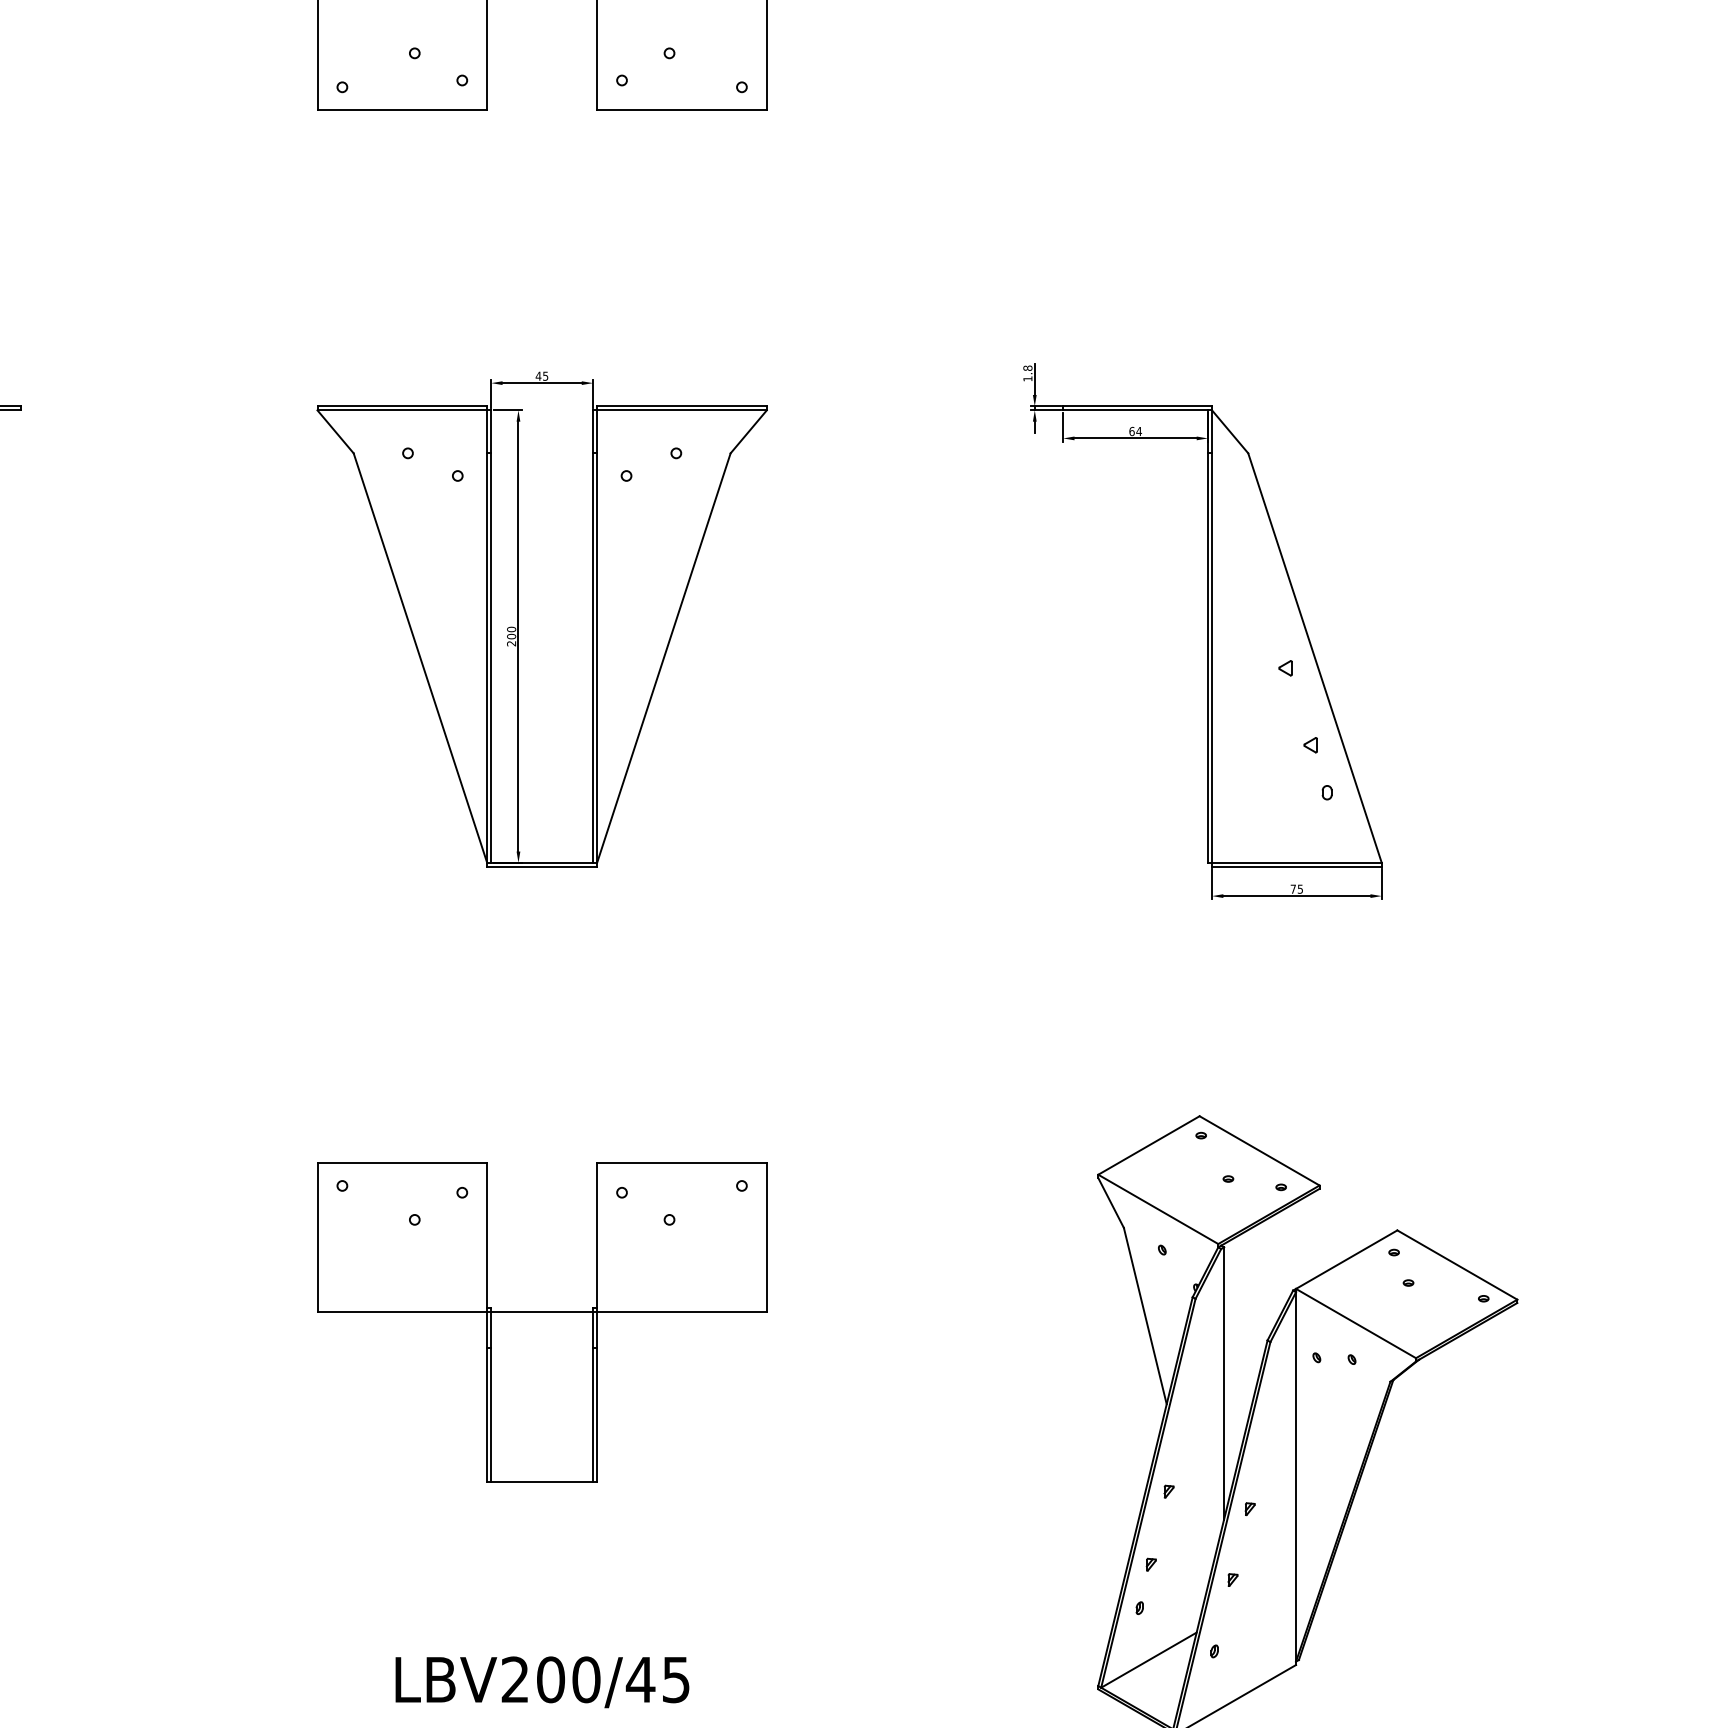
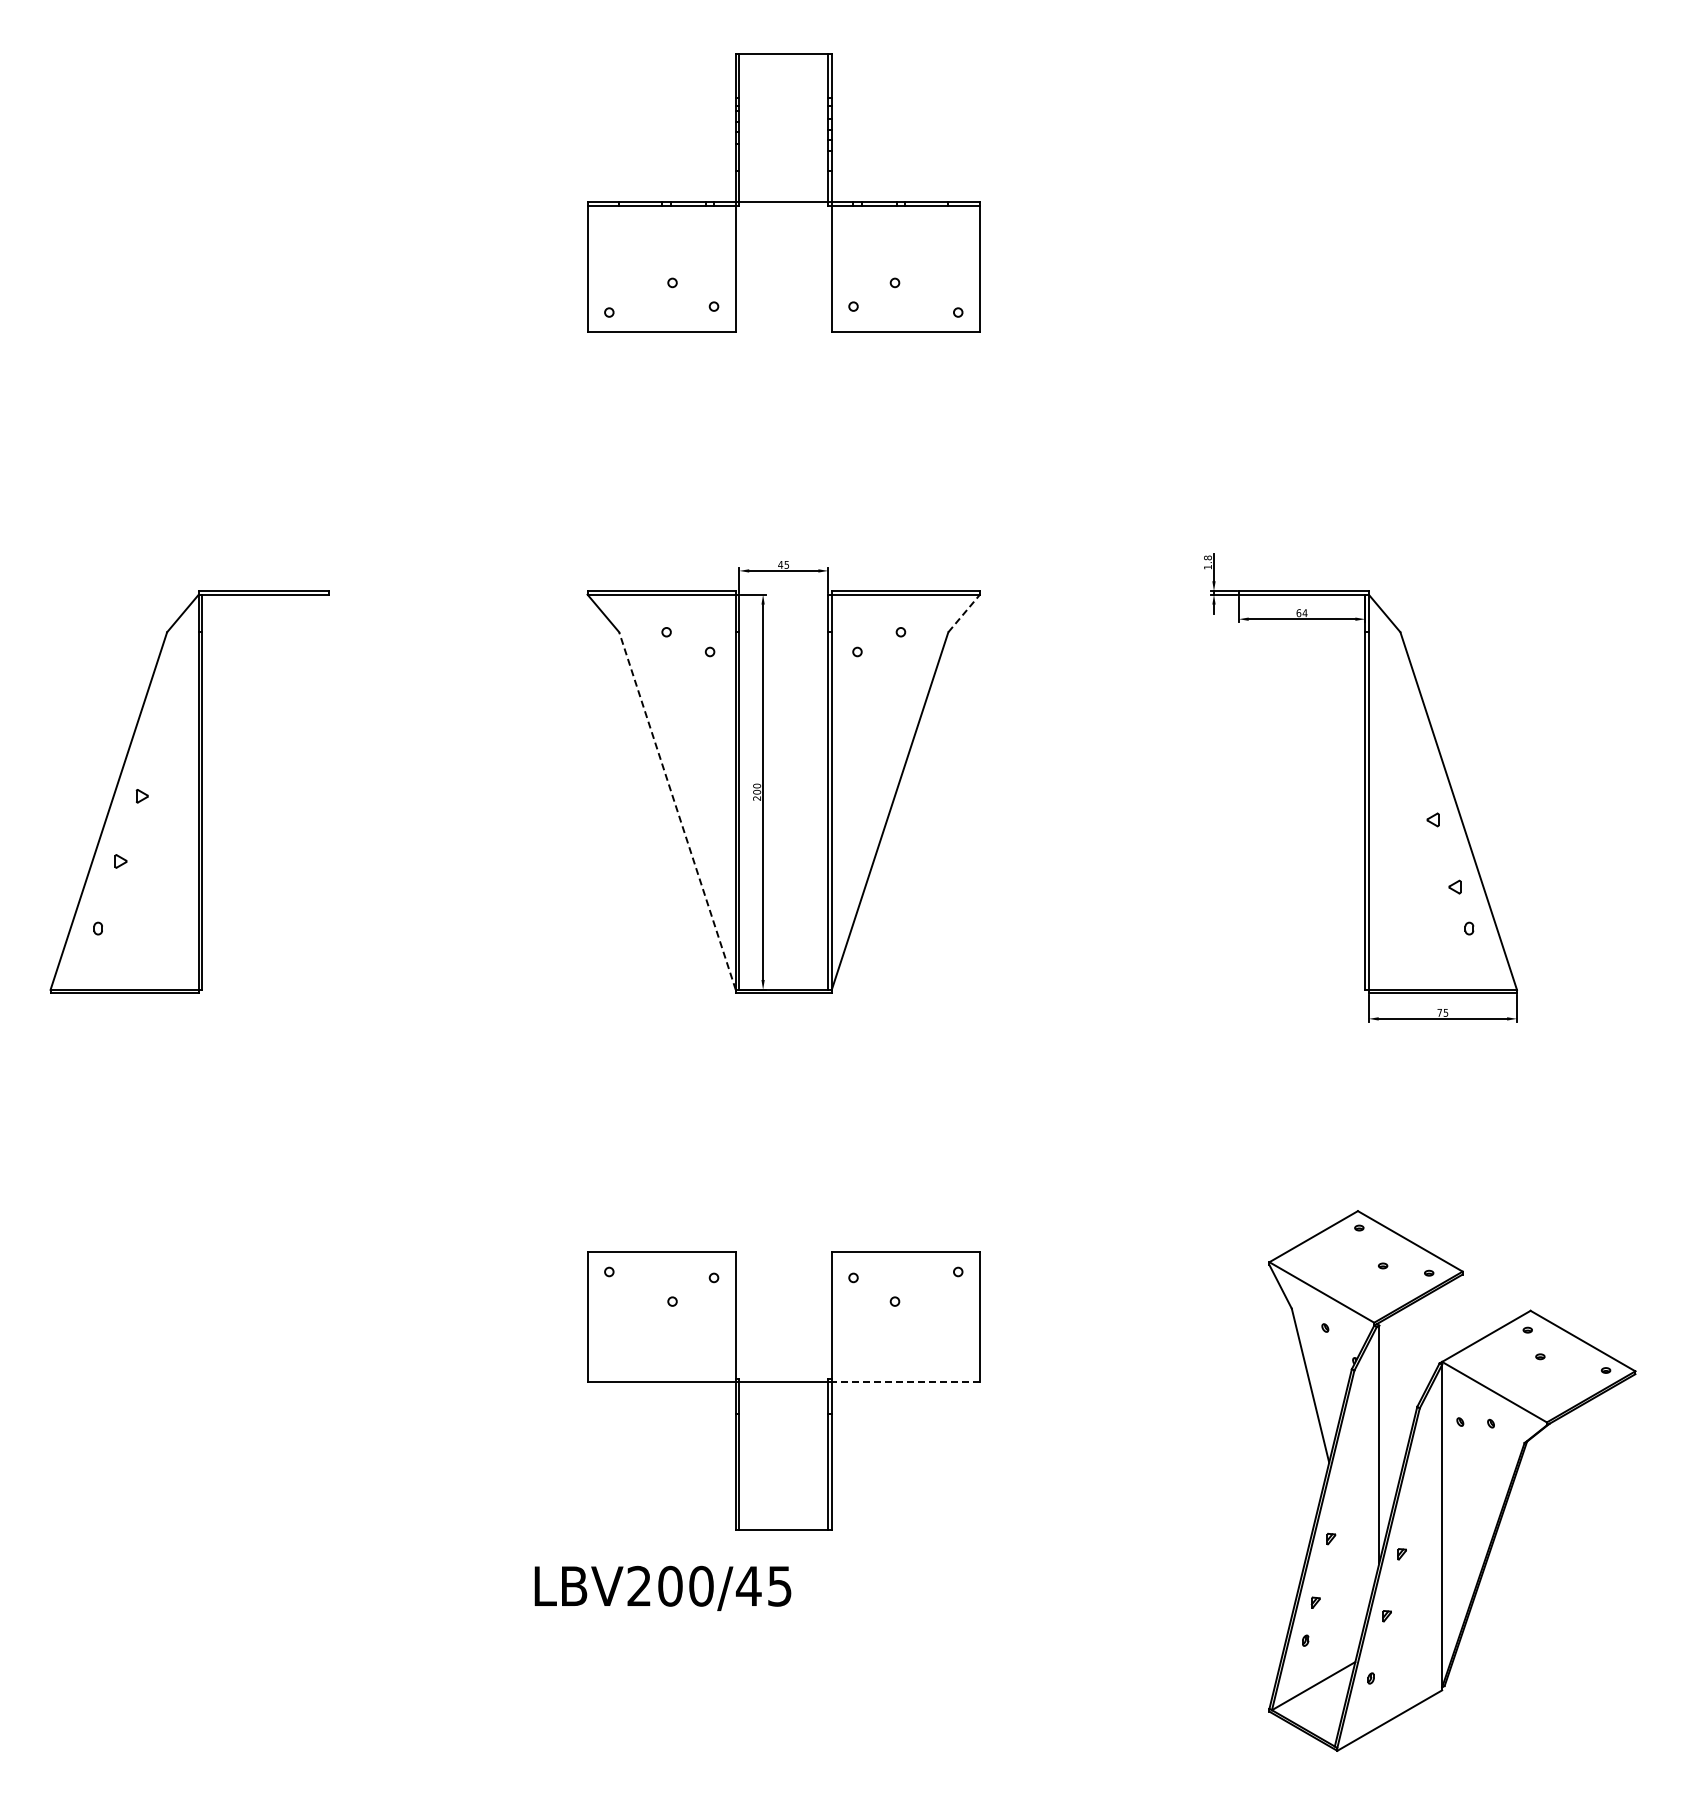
line: (749, 431) -> (964, 613), solid -> dashed
line: (420, 657) -> (677, 810), solid -> dashed
line: (681, 1312) -> (905, 1382), solid -> dashed
text: (541, 1681) -> (662, 1587), moved

